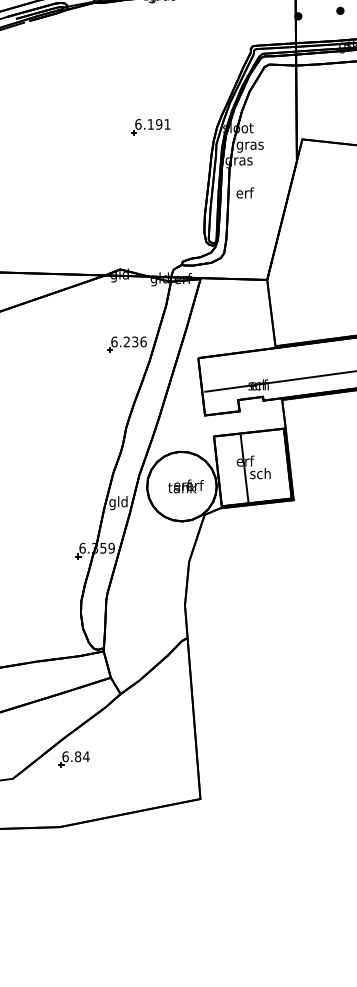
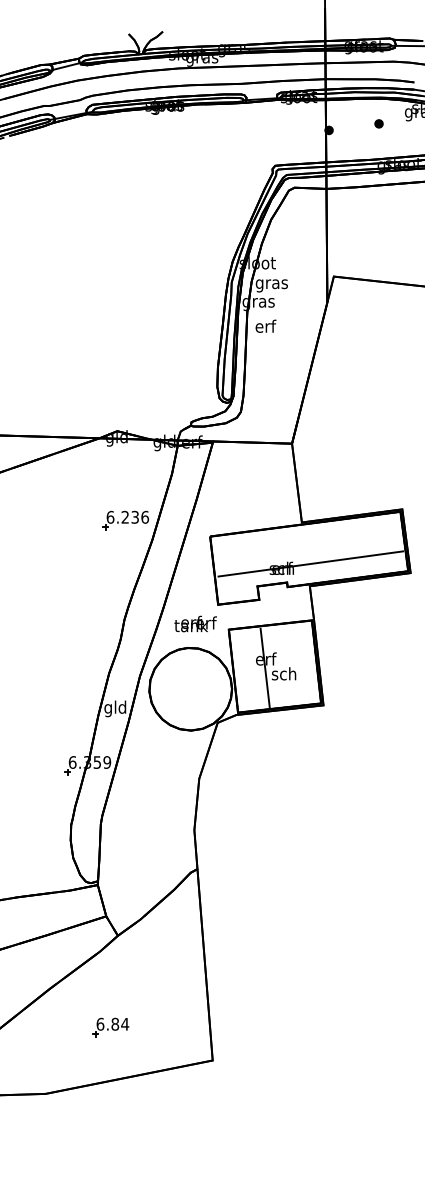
part: (151, 126) -> (154, 261), removed
text: (244, 192) -> (265, 325), moved
text: (185, 485) -> (195, 623), moved
part: (74, 759) -> (110, 1027), moved

